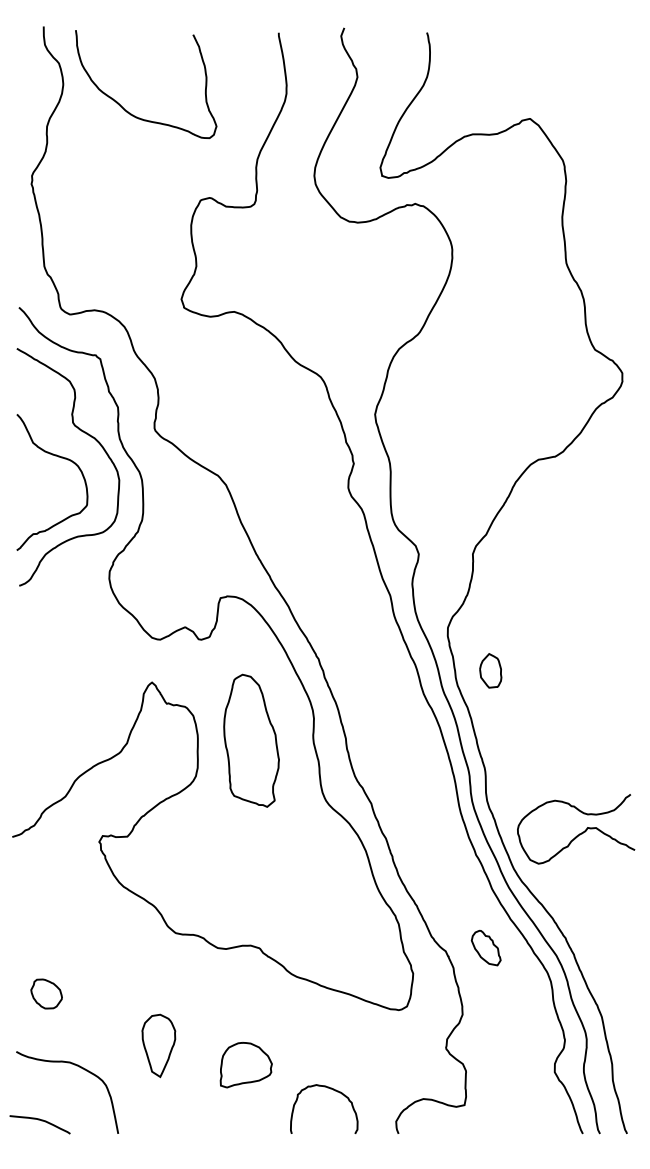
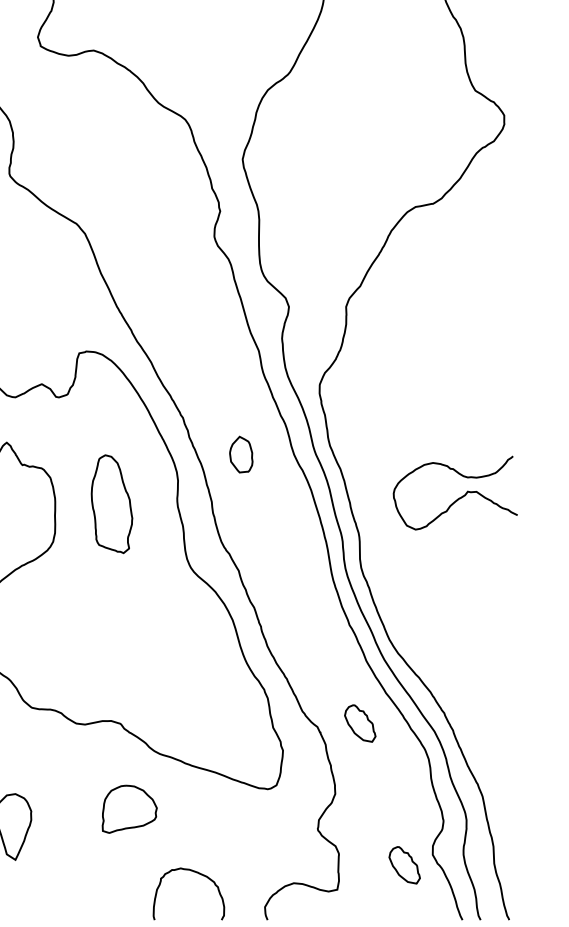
part: (490, 670) -> (241, 454), moved
part: (251, 740) -> (111, 503), size x0.7
curve: (579, 833) -> (458, 497), moved
part: (245, 1065) -> (128, 809), moved
part: (527, 1081) -> (403, 864), added

